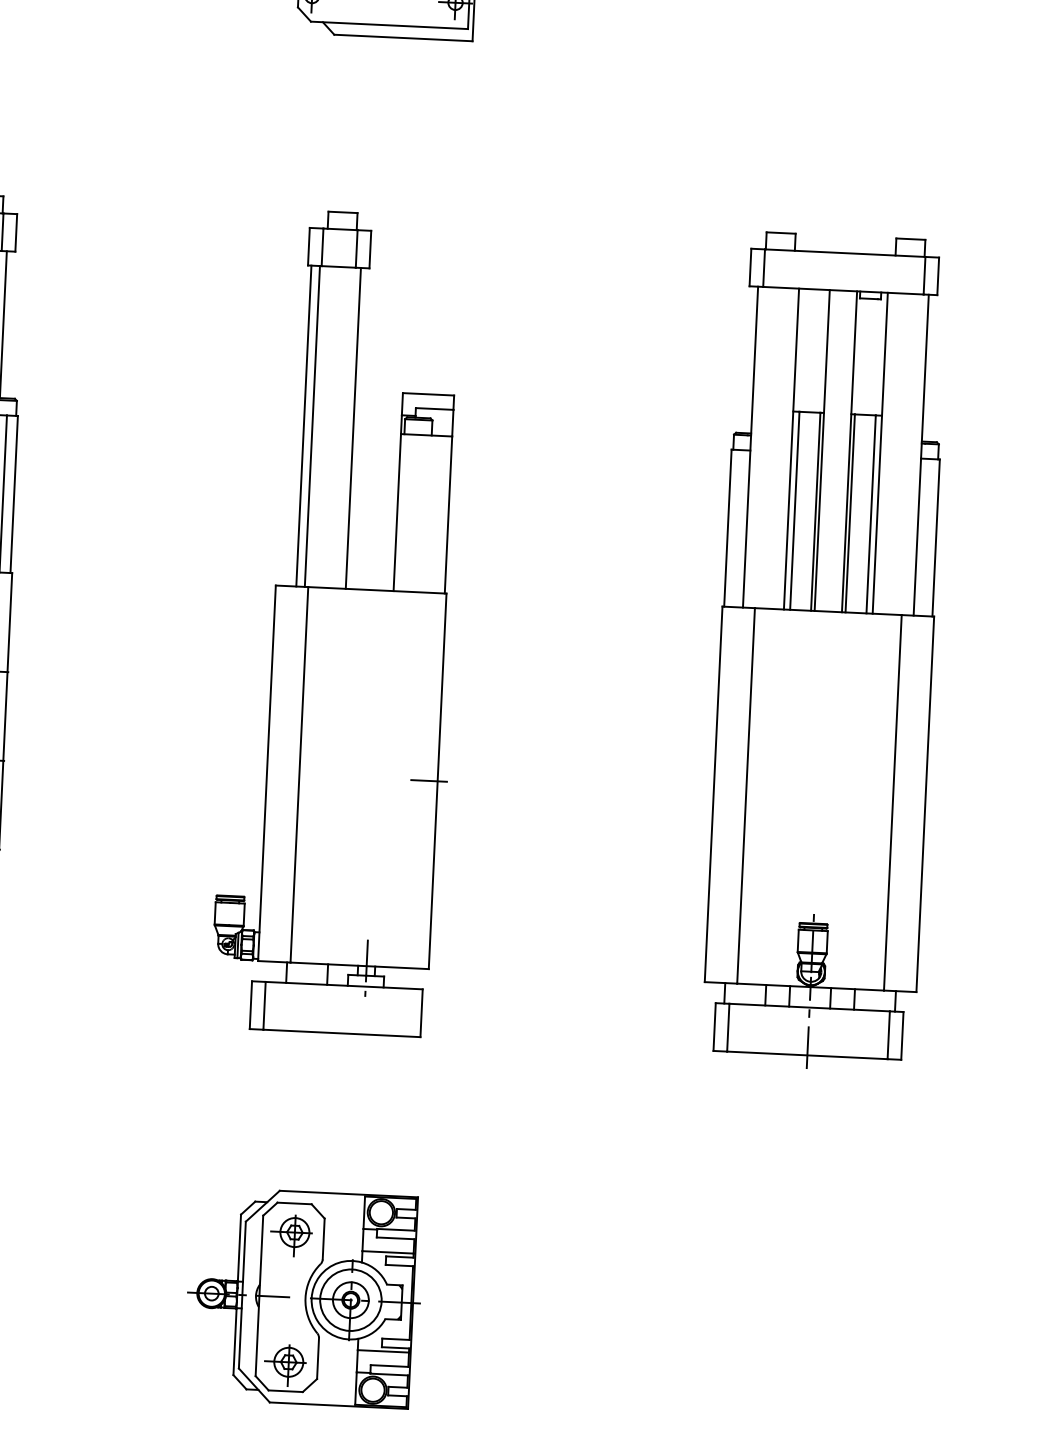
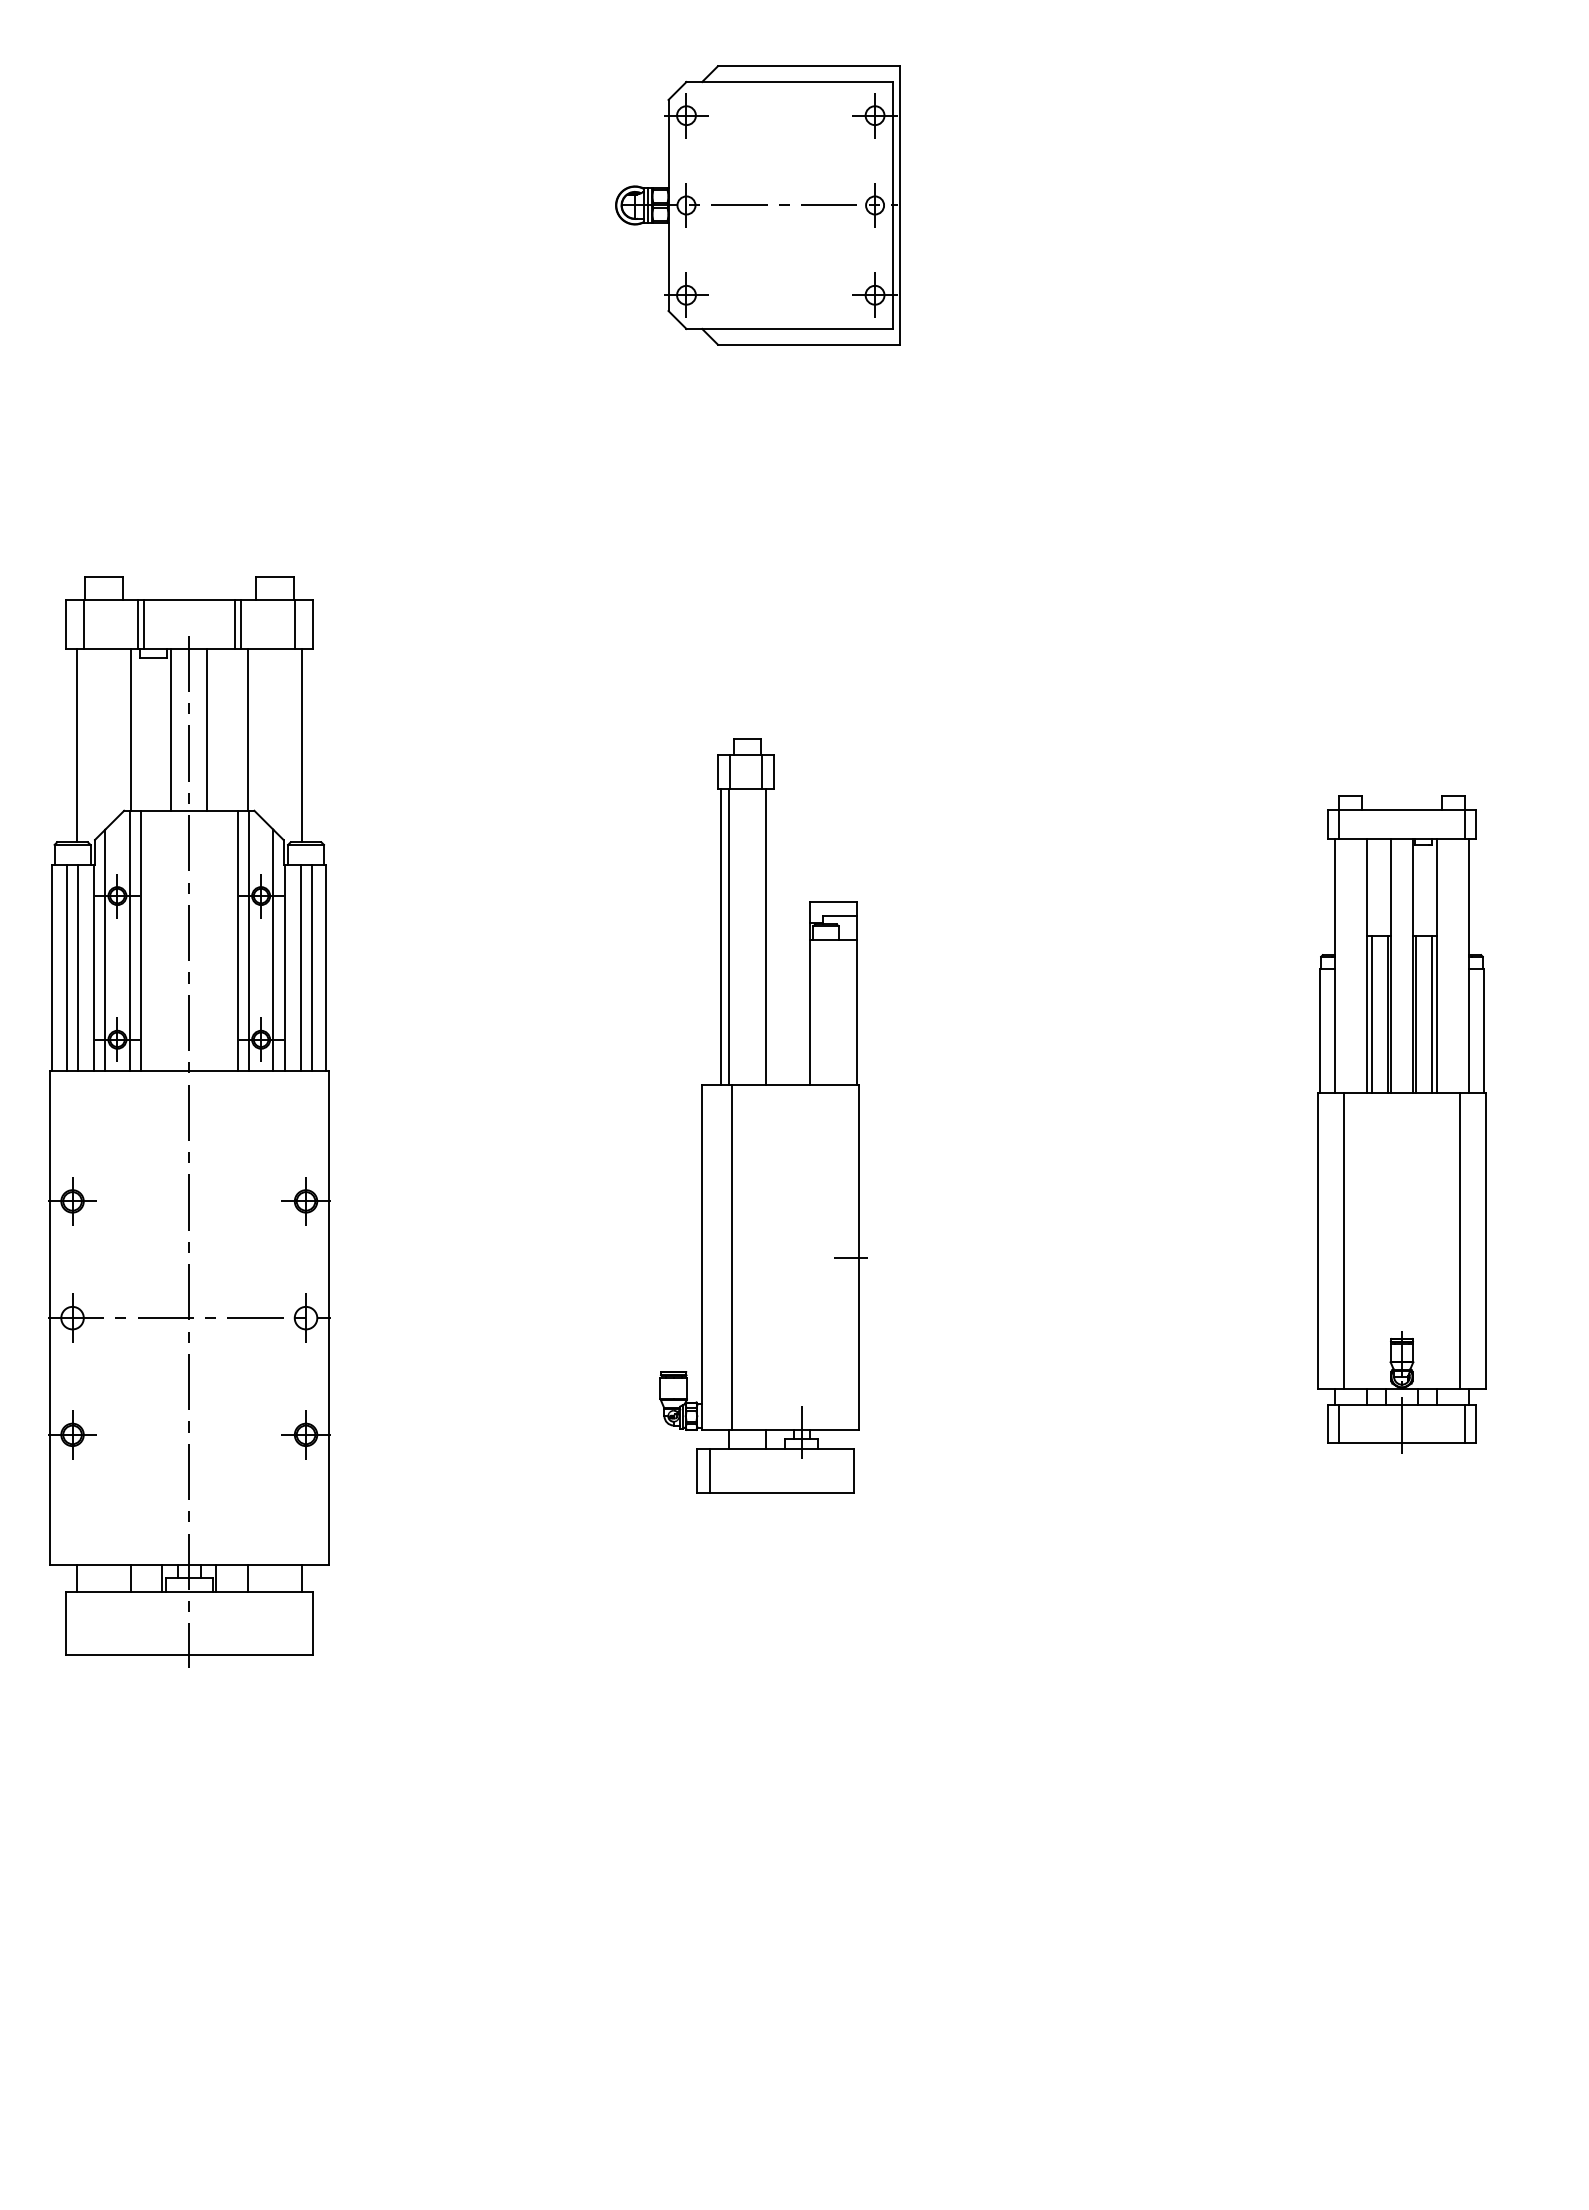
part: (341, 622) -> (763, 1115), size x0.7
part: (826, 652) -> (1401, 1124), size x0.6
part: (304, 1298) -> (756, 2004), removed

